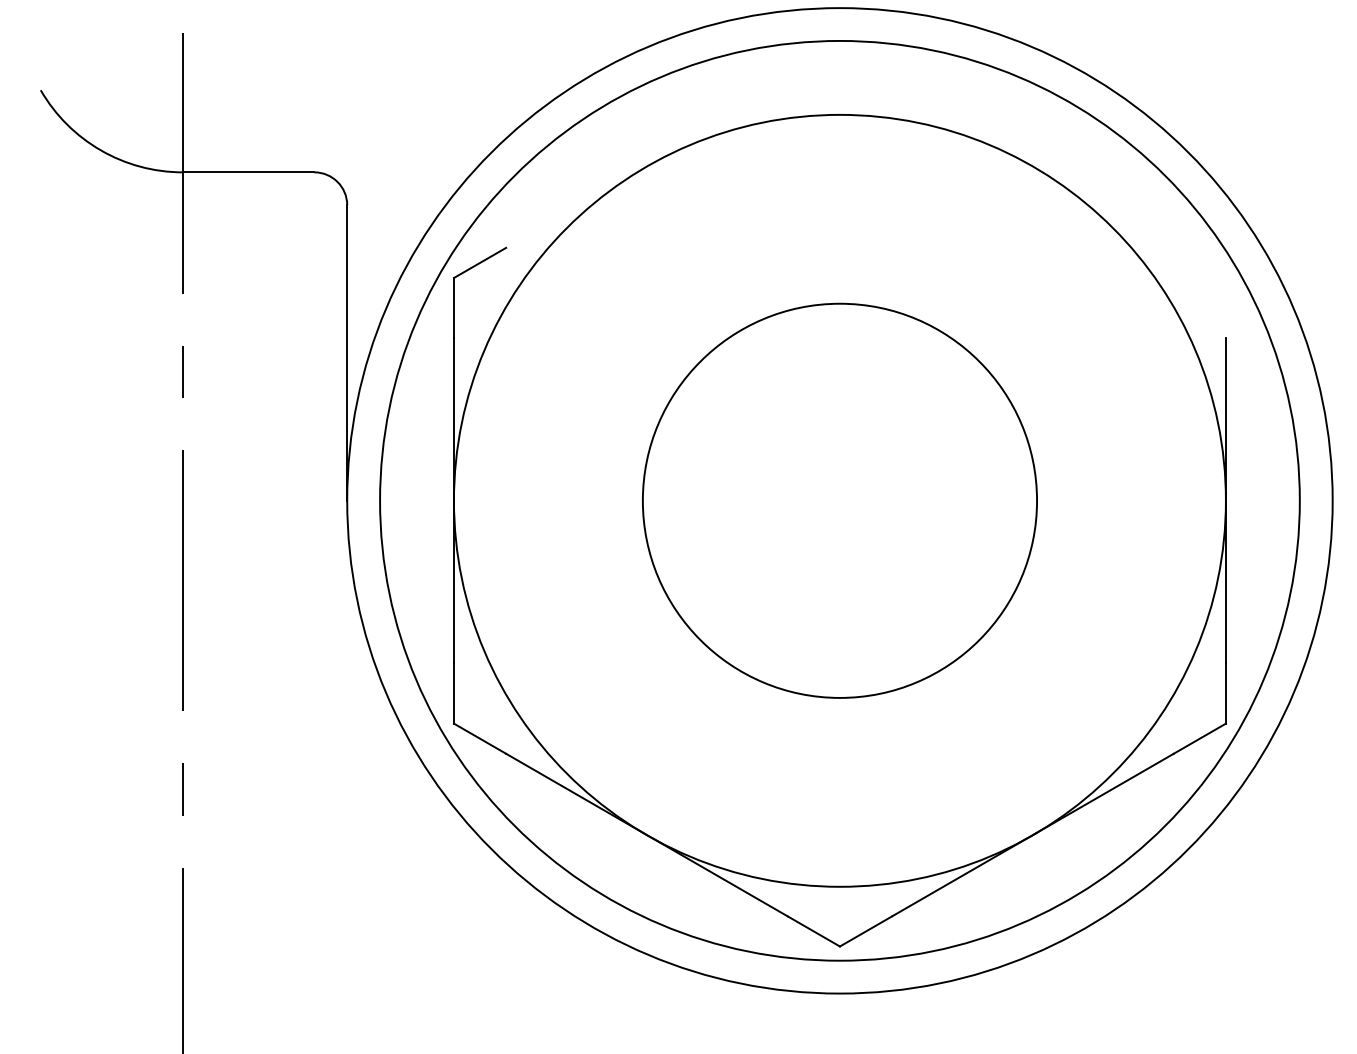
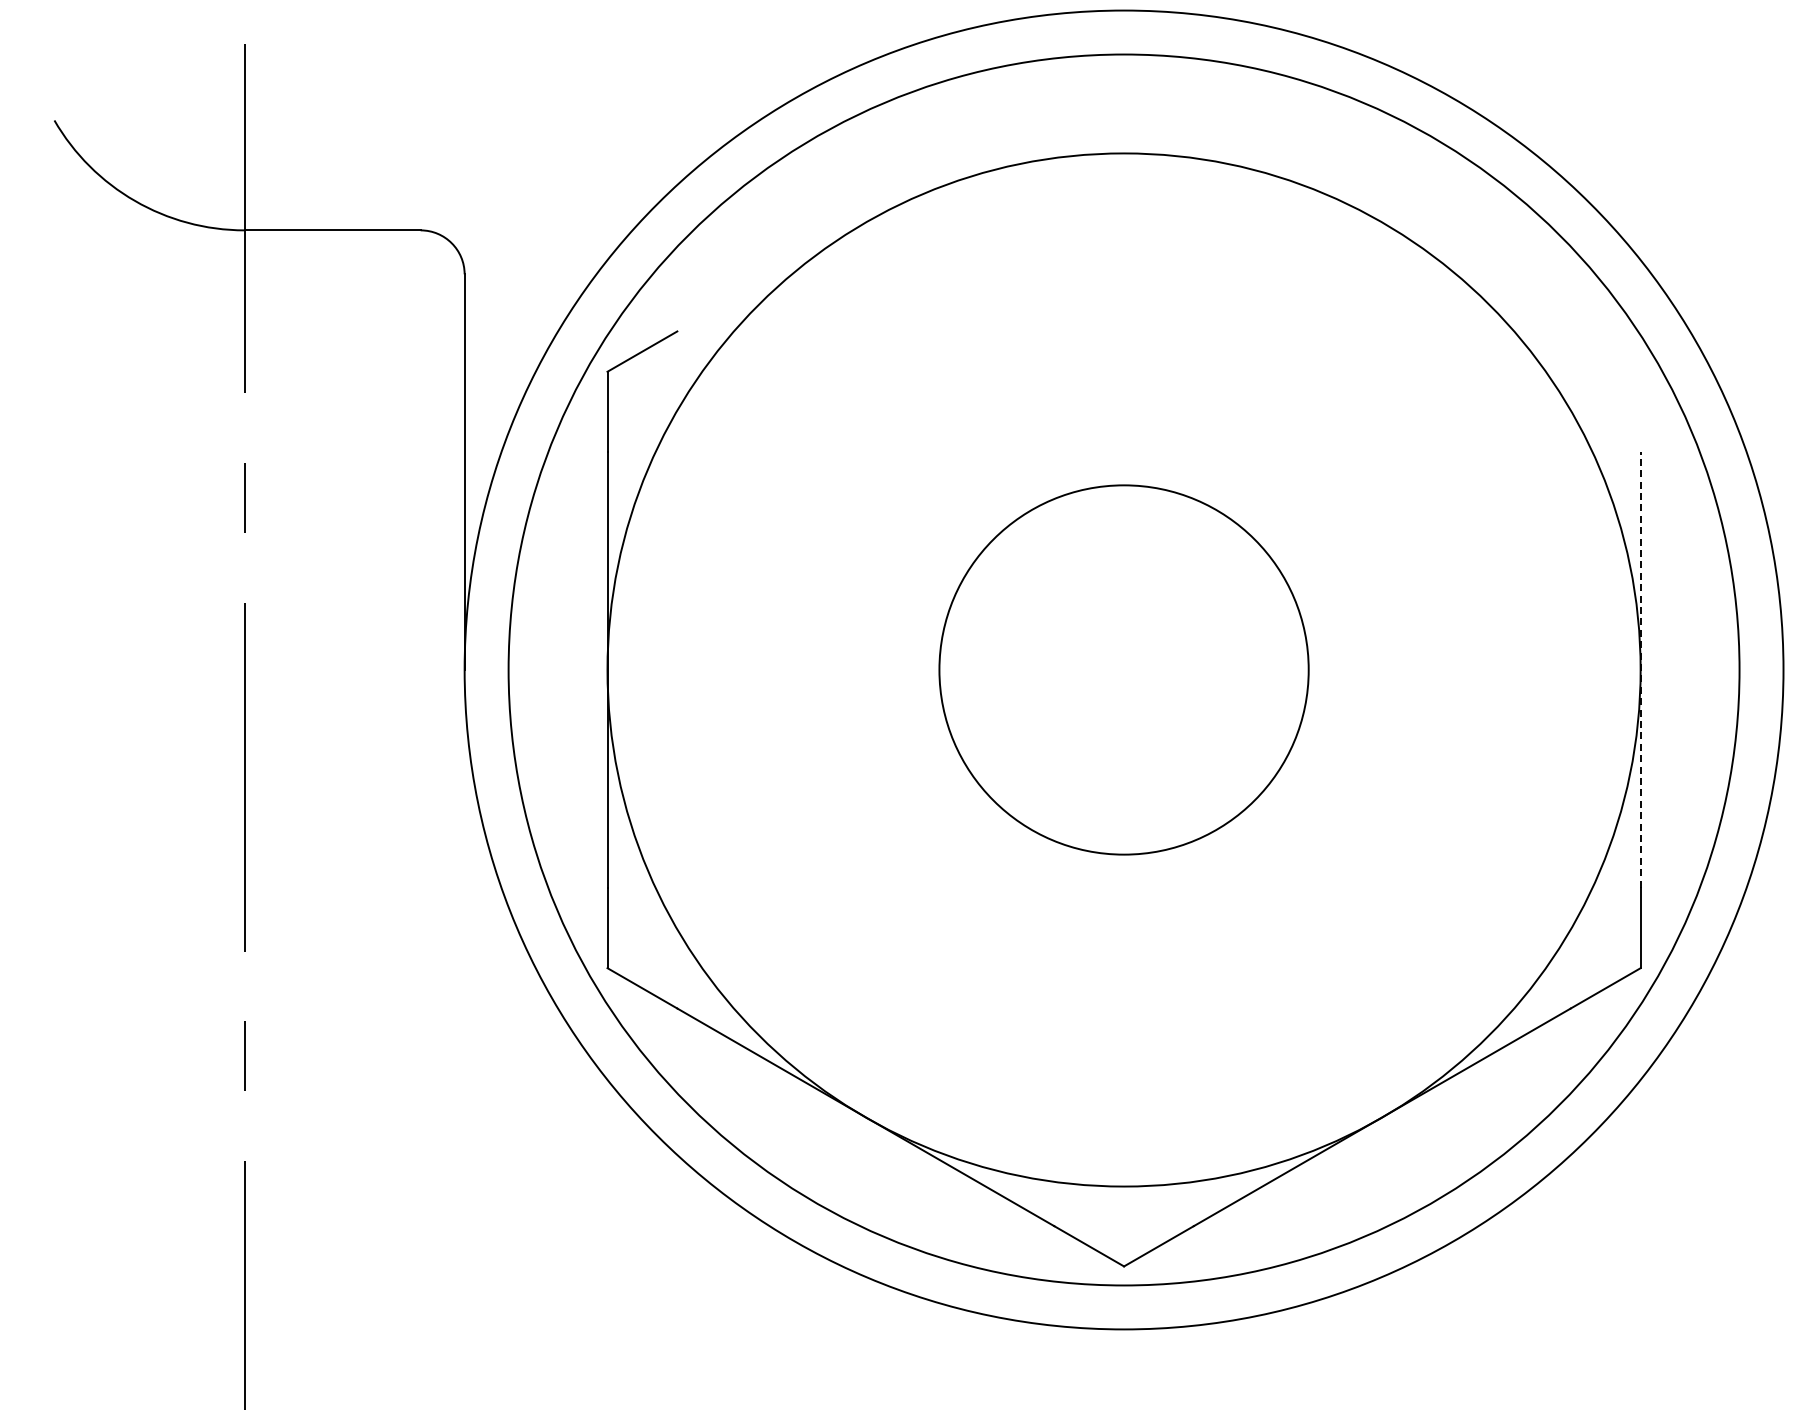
circle: (839, 500) -> (1123, 669), size x0.7
line: (1225, 500) -> (1640, 669), solid -> dashed

